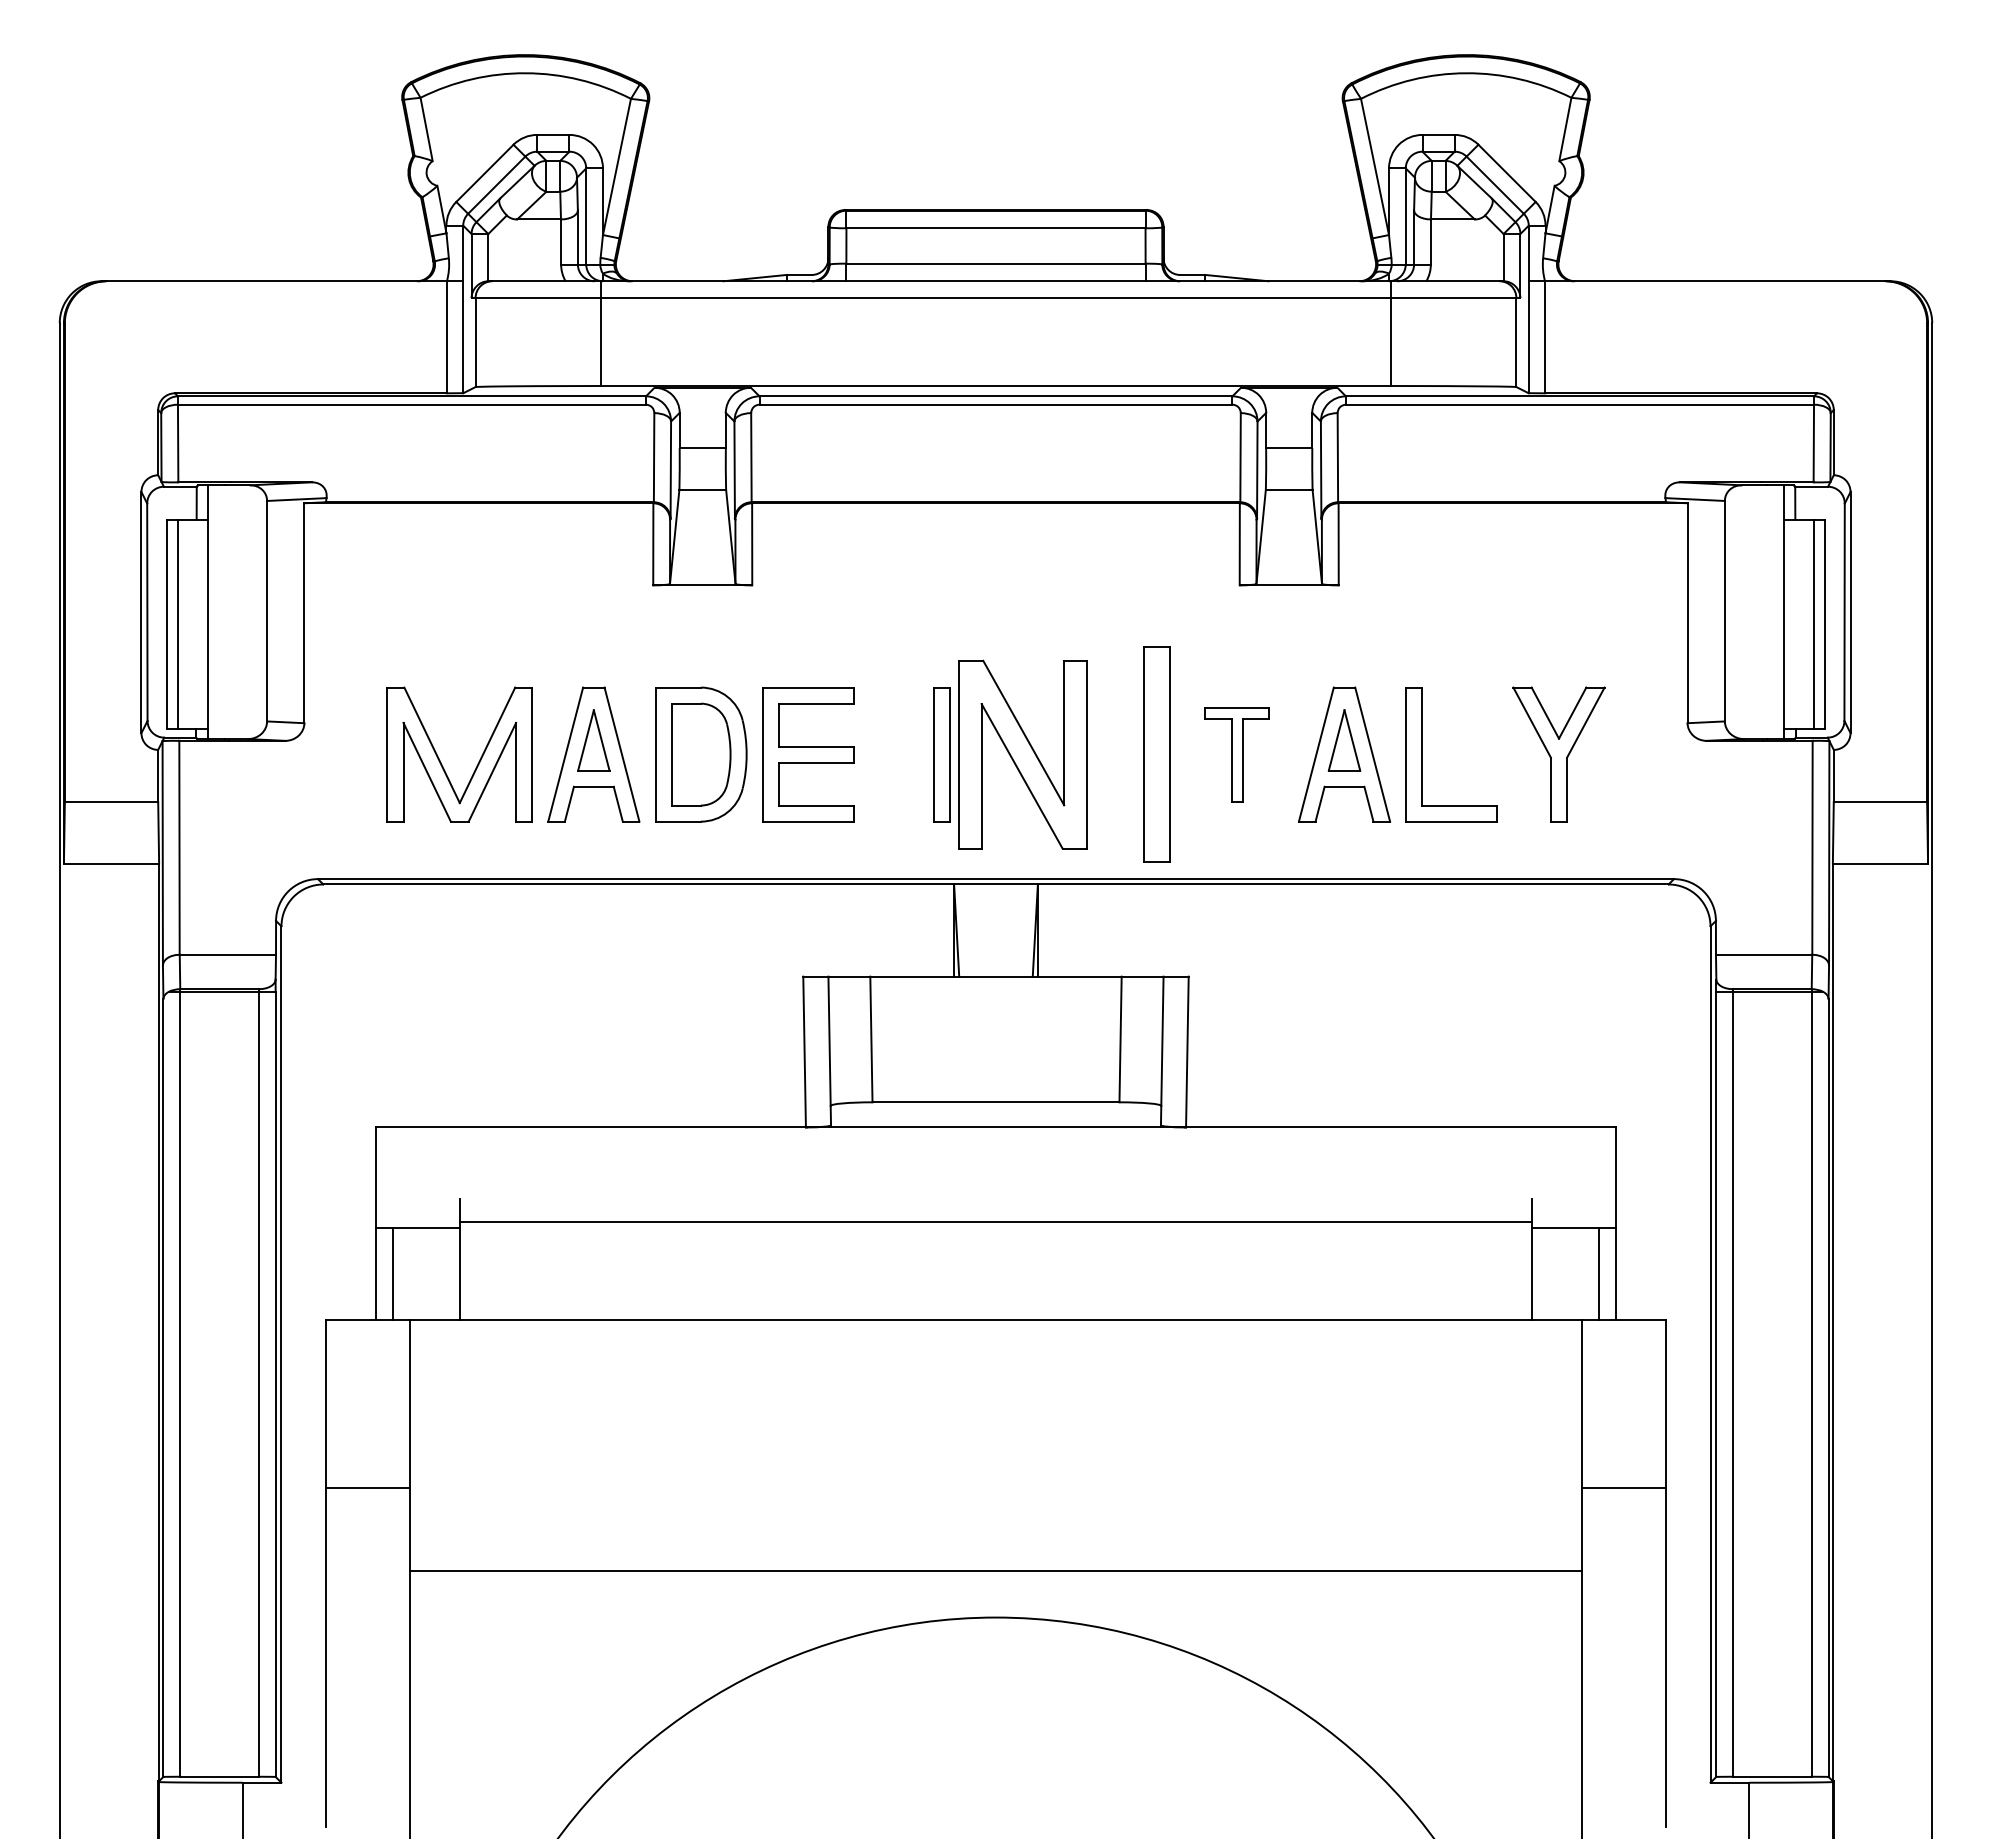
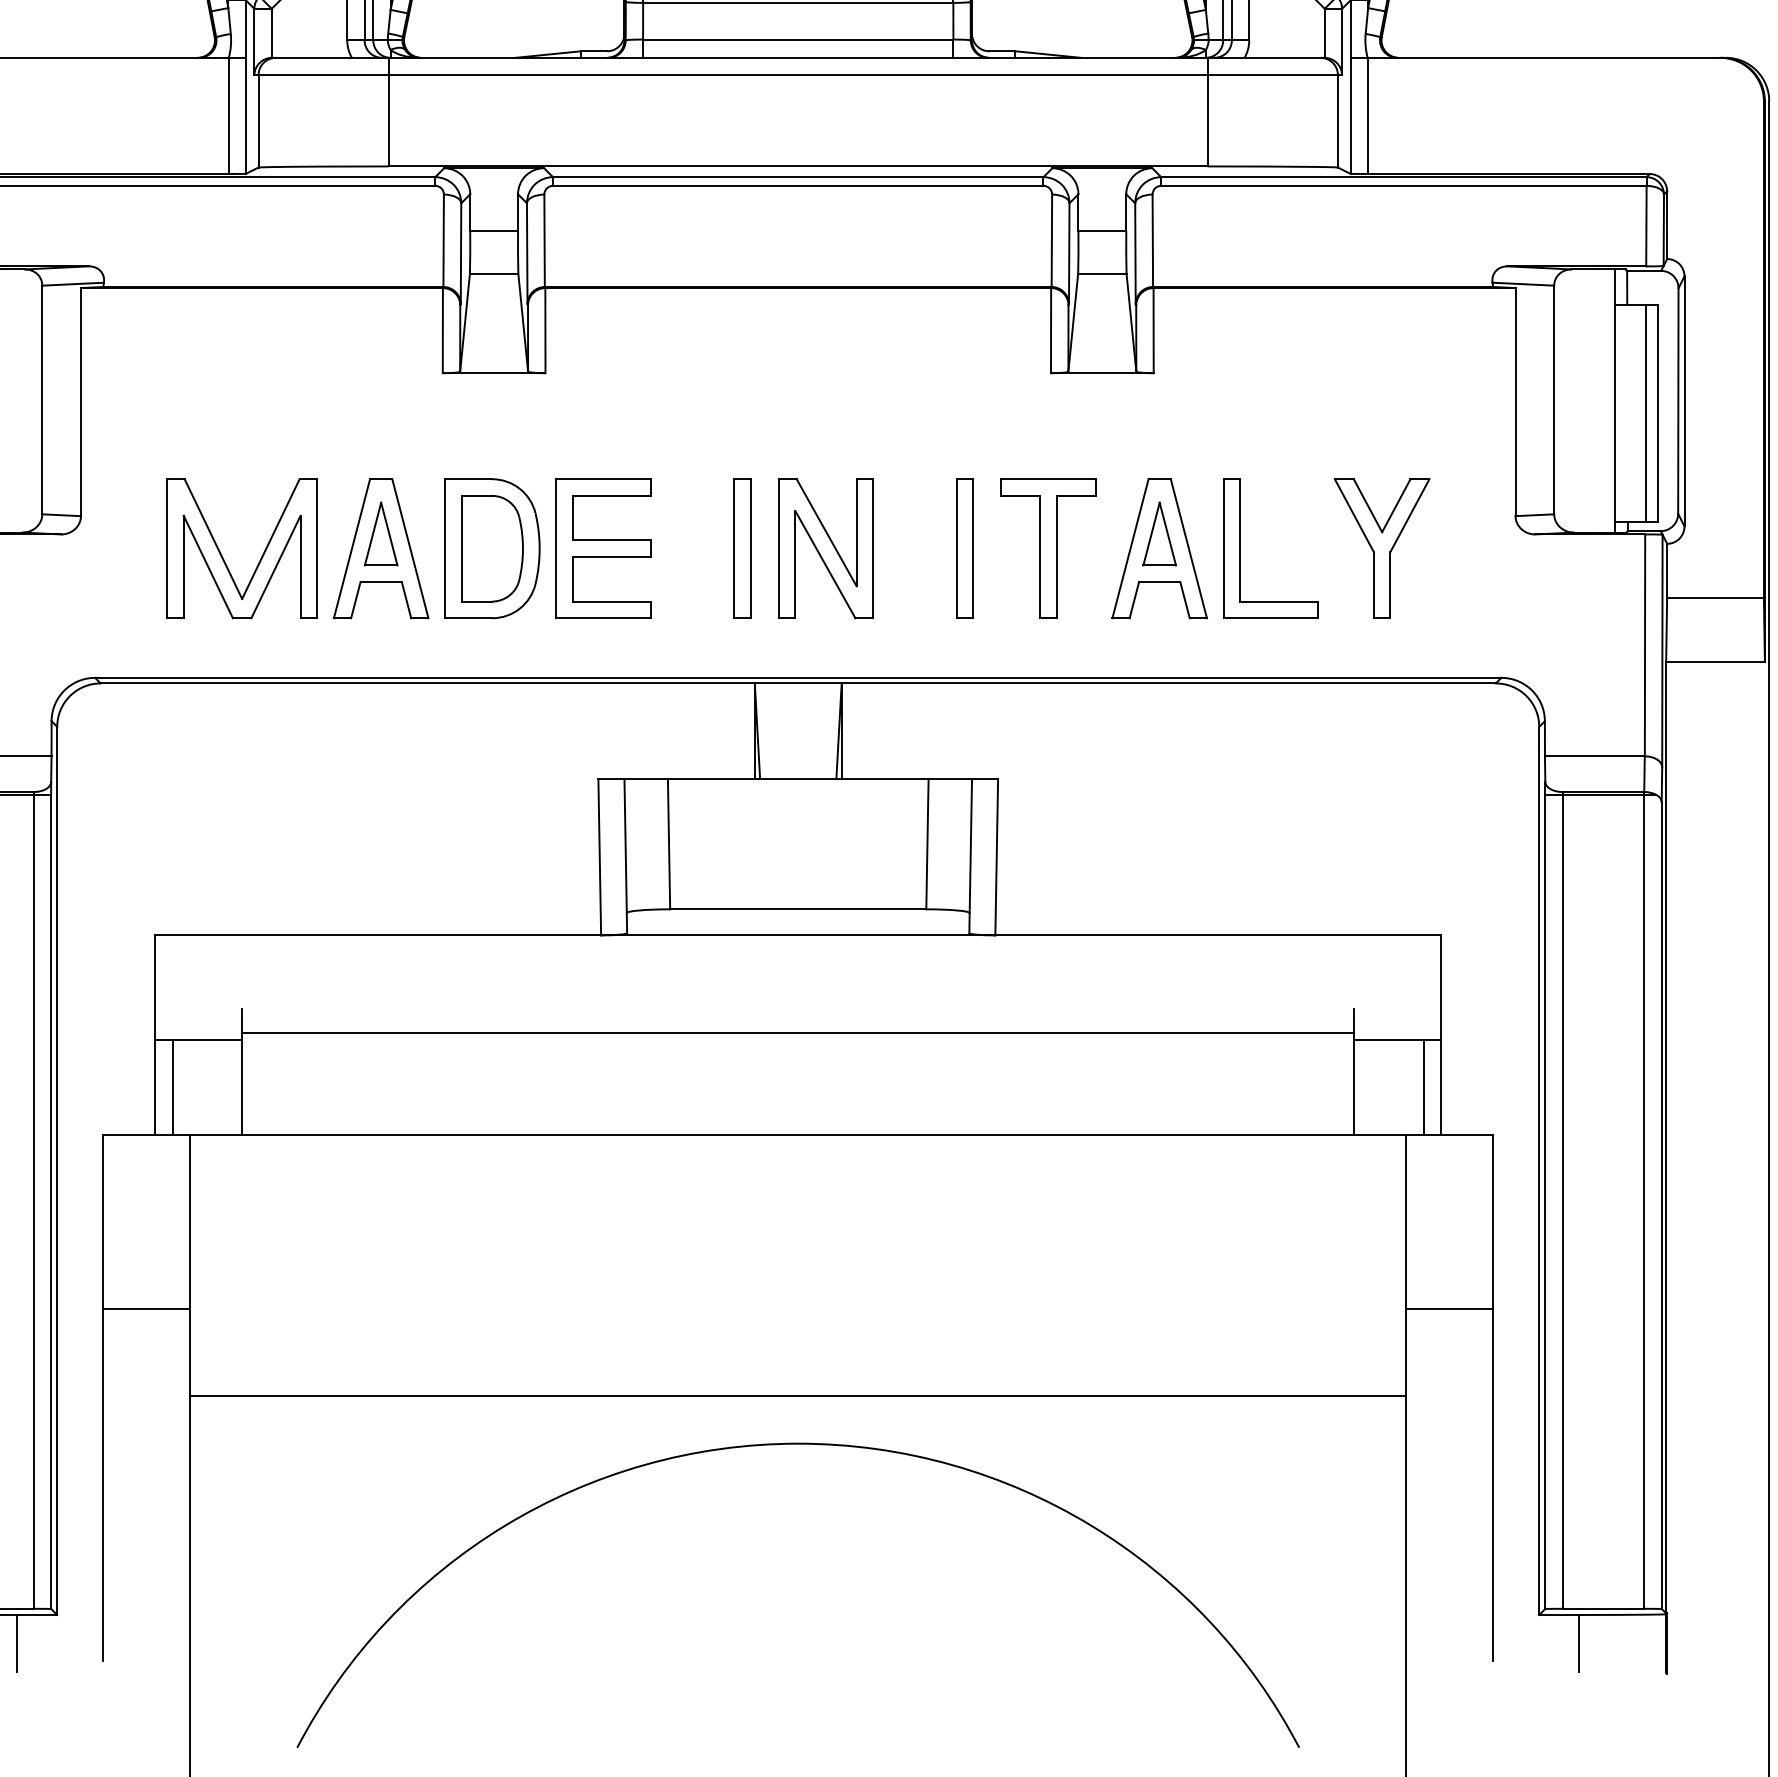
part: (1022, 754) -> (825, 548), size x0.71
part: (1156, 754) -> (964, 548), size x0.62
part: (1237, 754) -> (1048, 548), size x1.43

